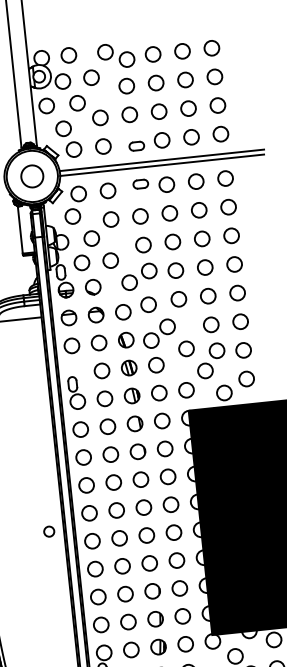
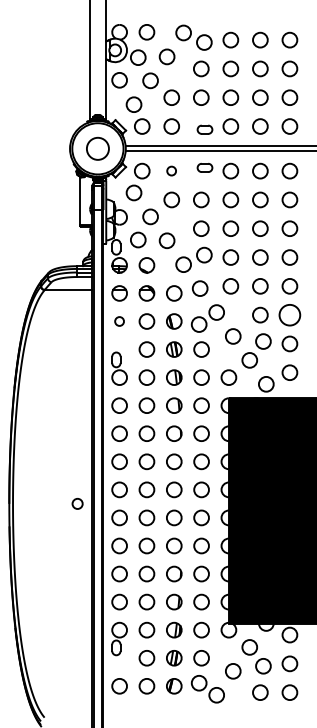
circle: (107, 190) -> (171, 170), size x0.6
circle: (240, 321) -> (289, 314), size x1.4
circle: (71, 345) -> (119, 321), size x0.6

